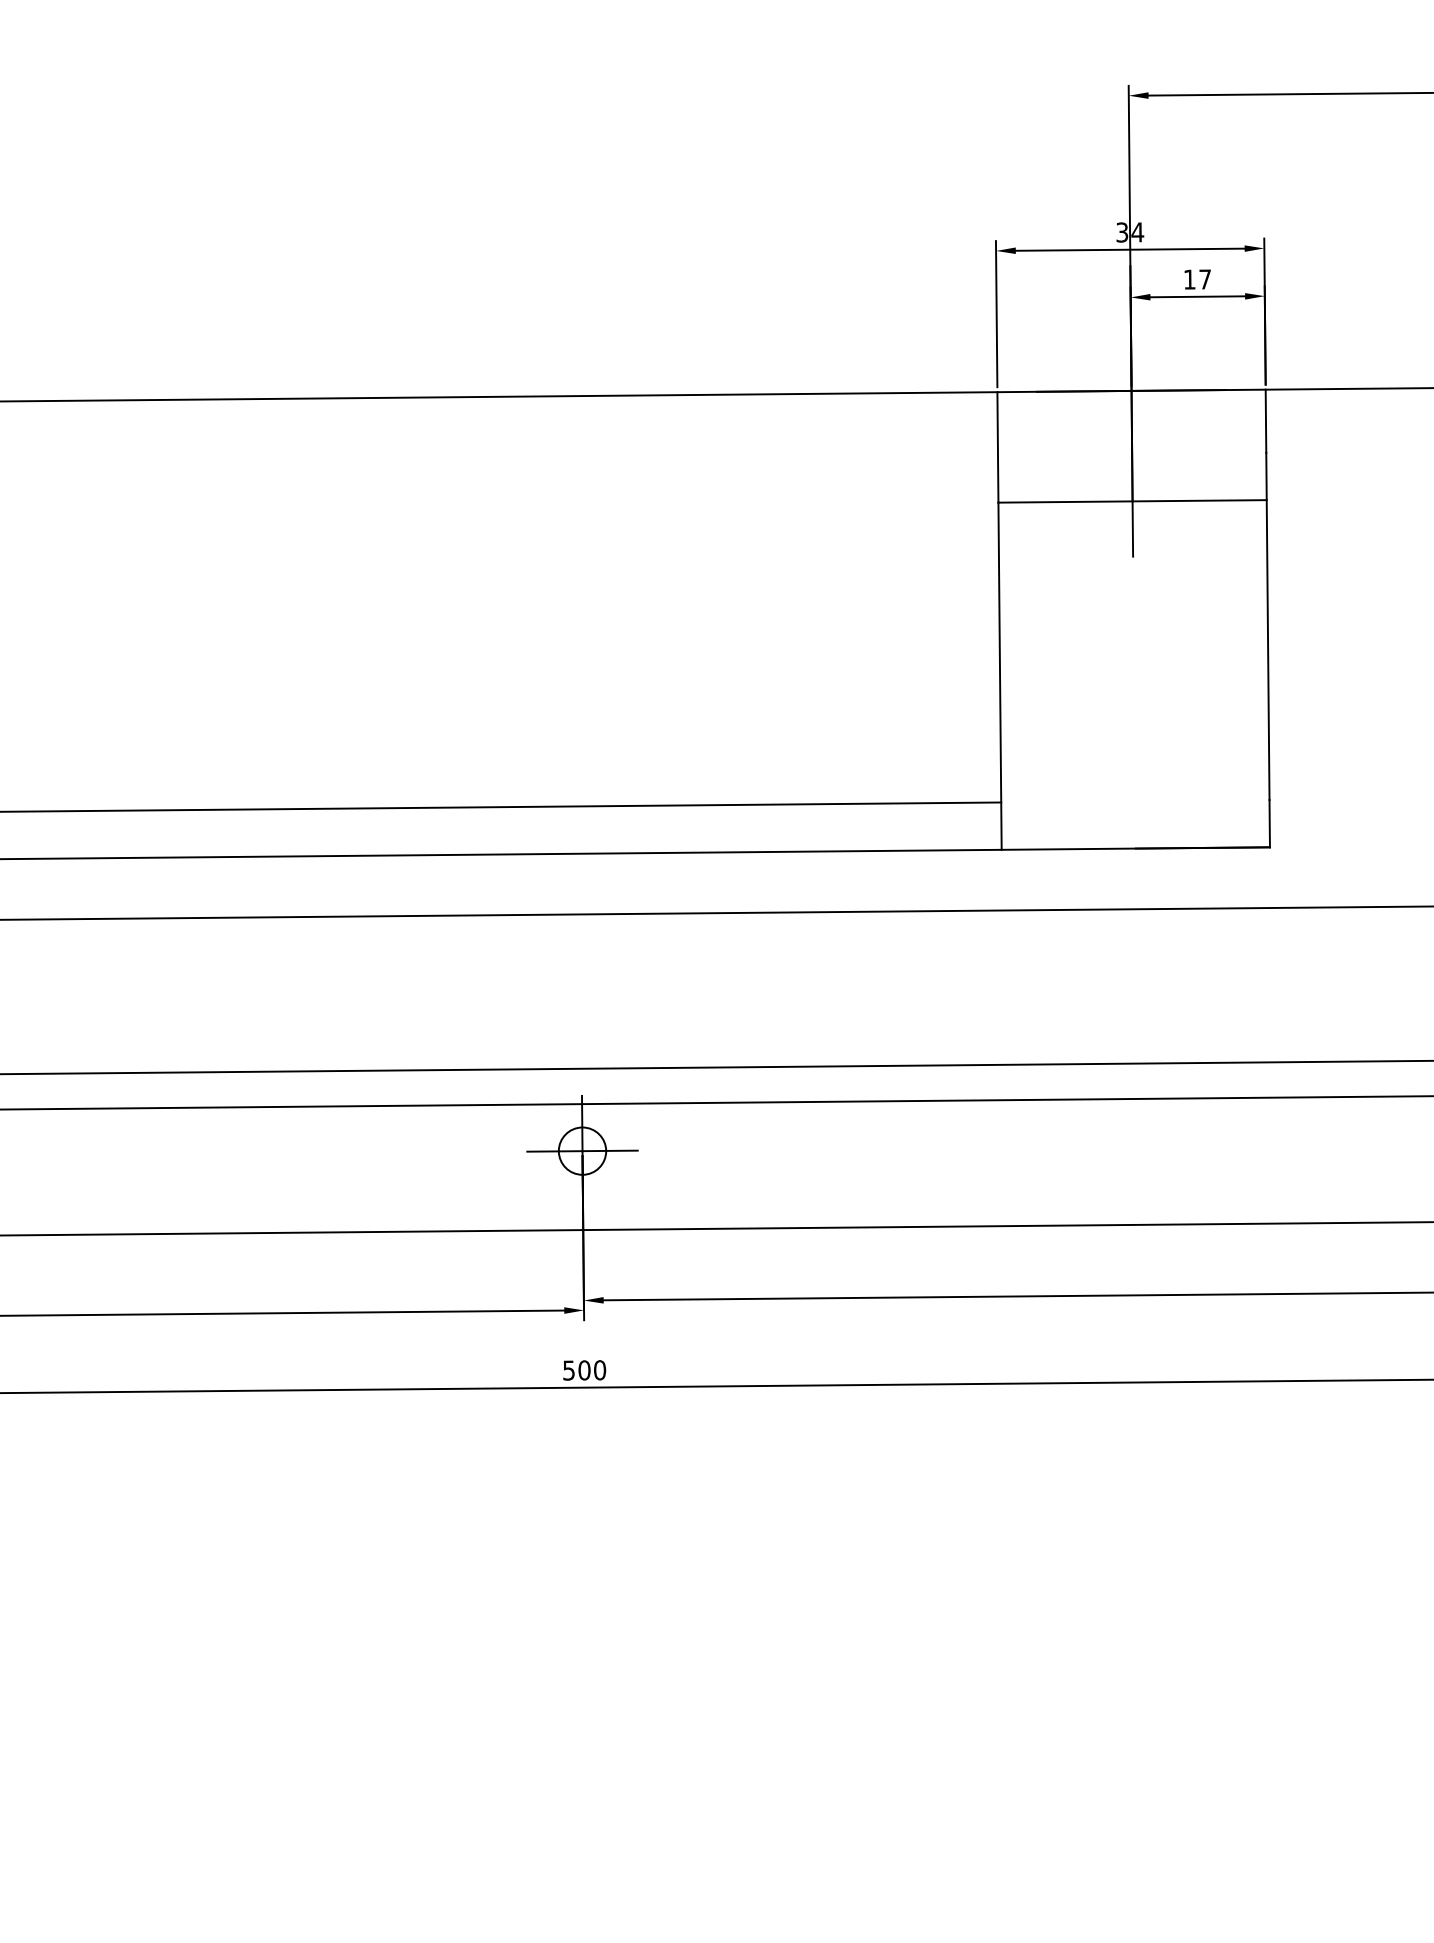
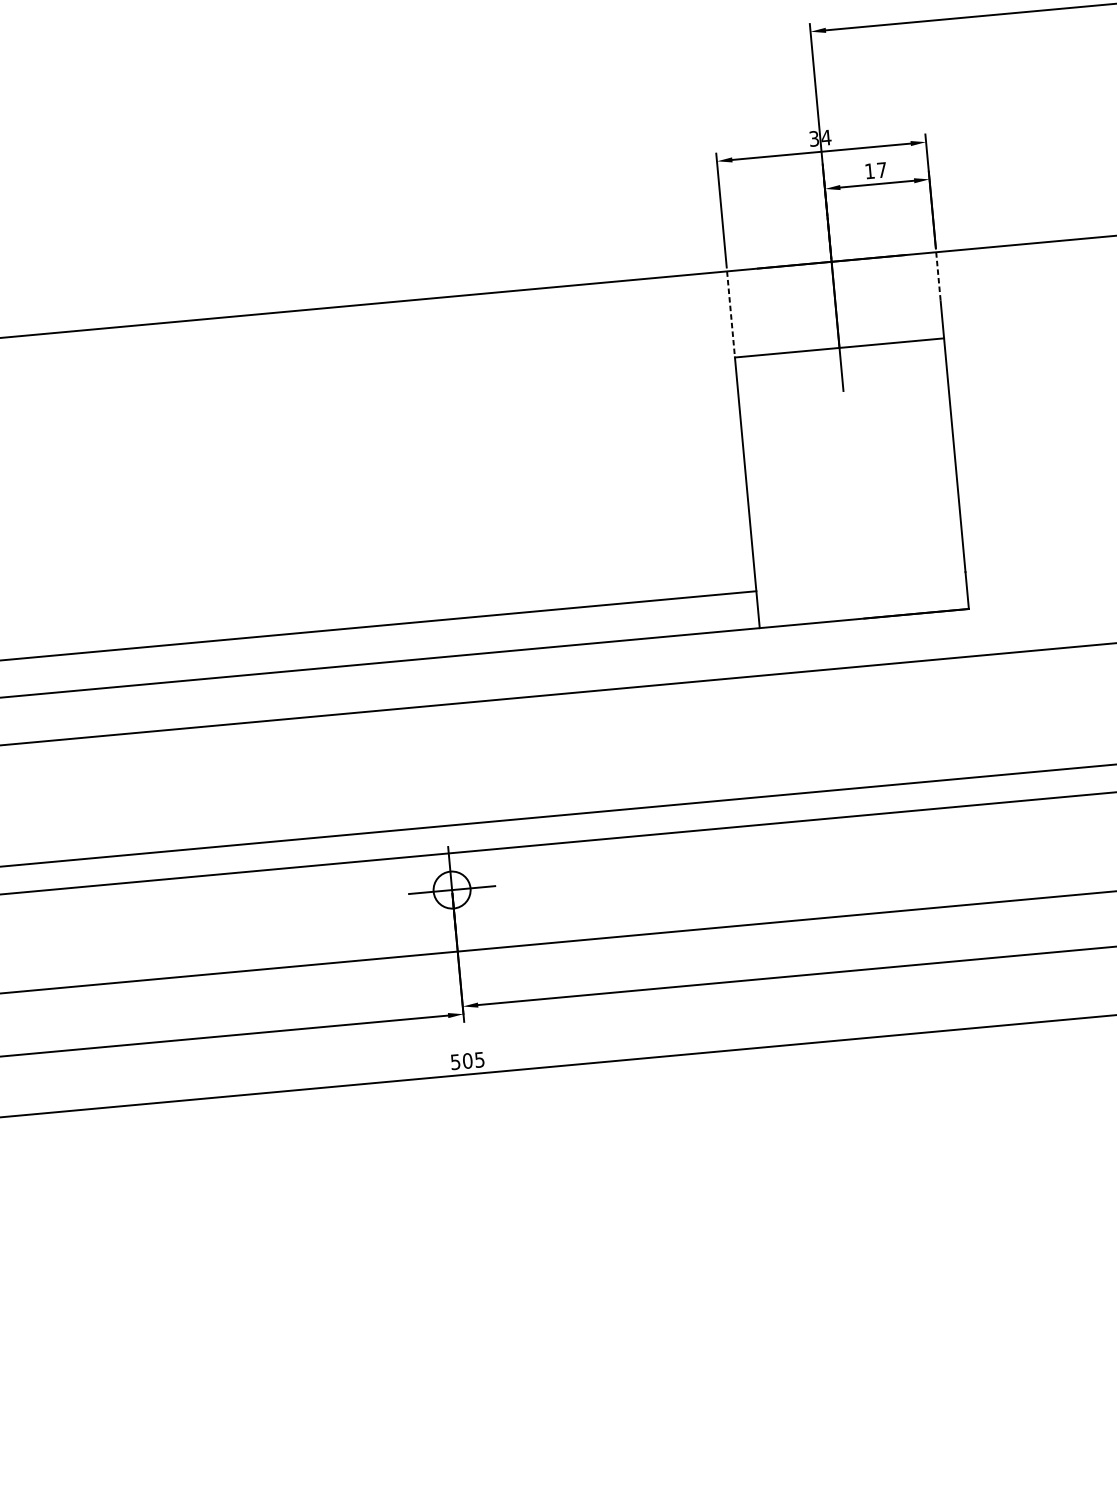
line: (1265, 421) -> (938, 277), solid -> dashed
line: (997, 447) -> (730, 314), solid -> dashed
text: (600, 1370) -> (480, 1060), 500 -> 505

